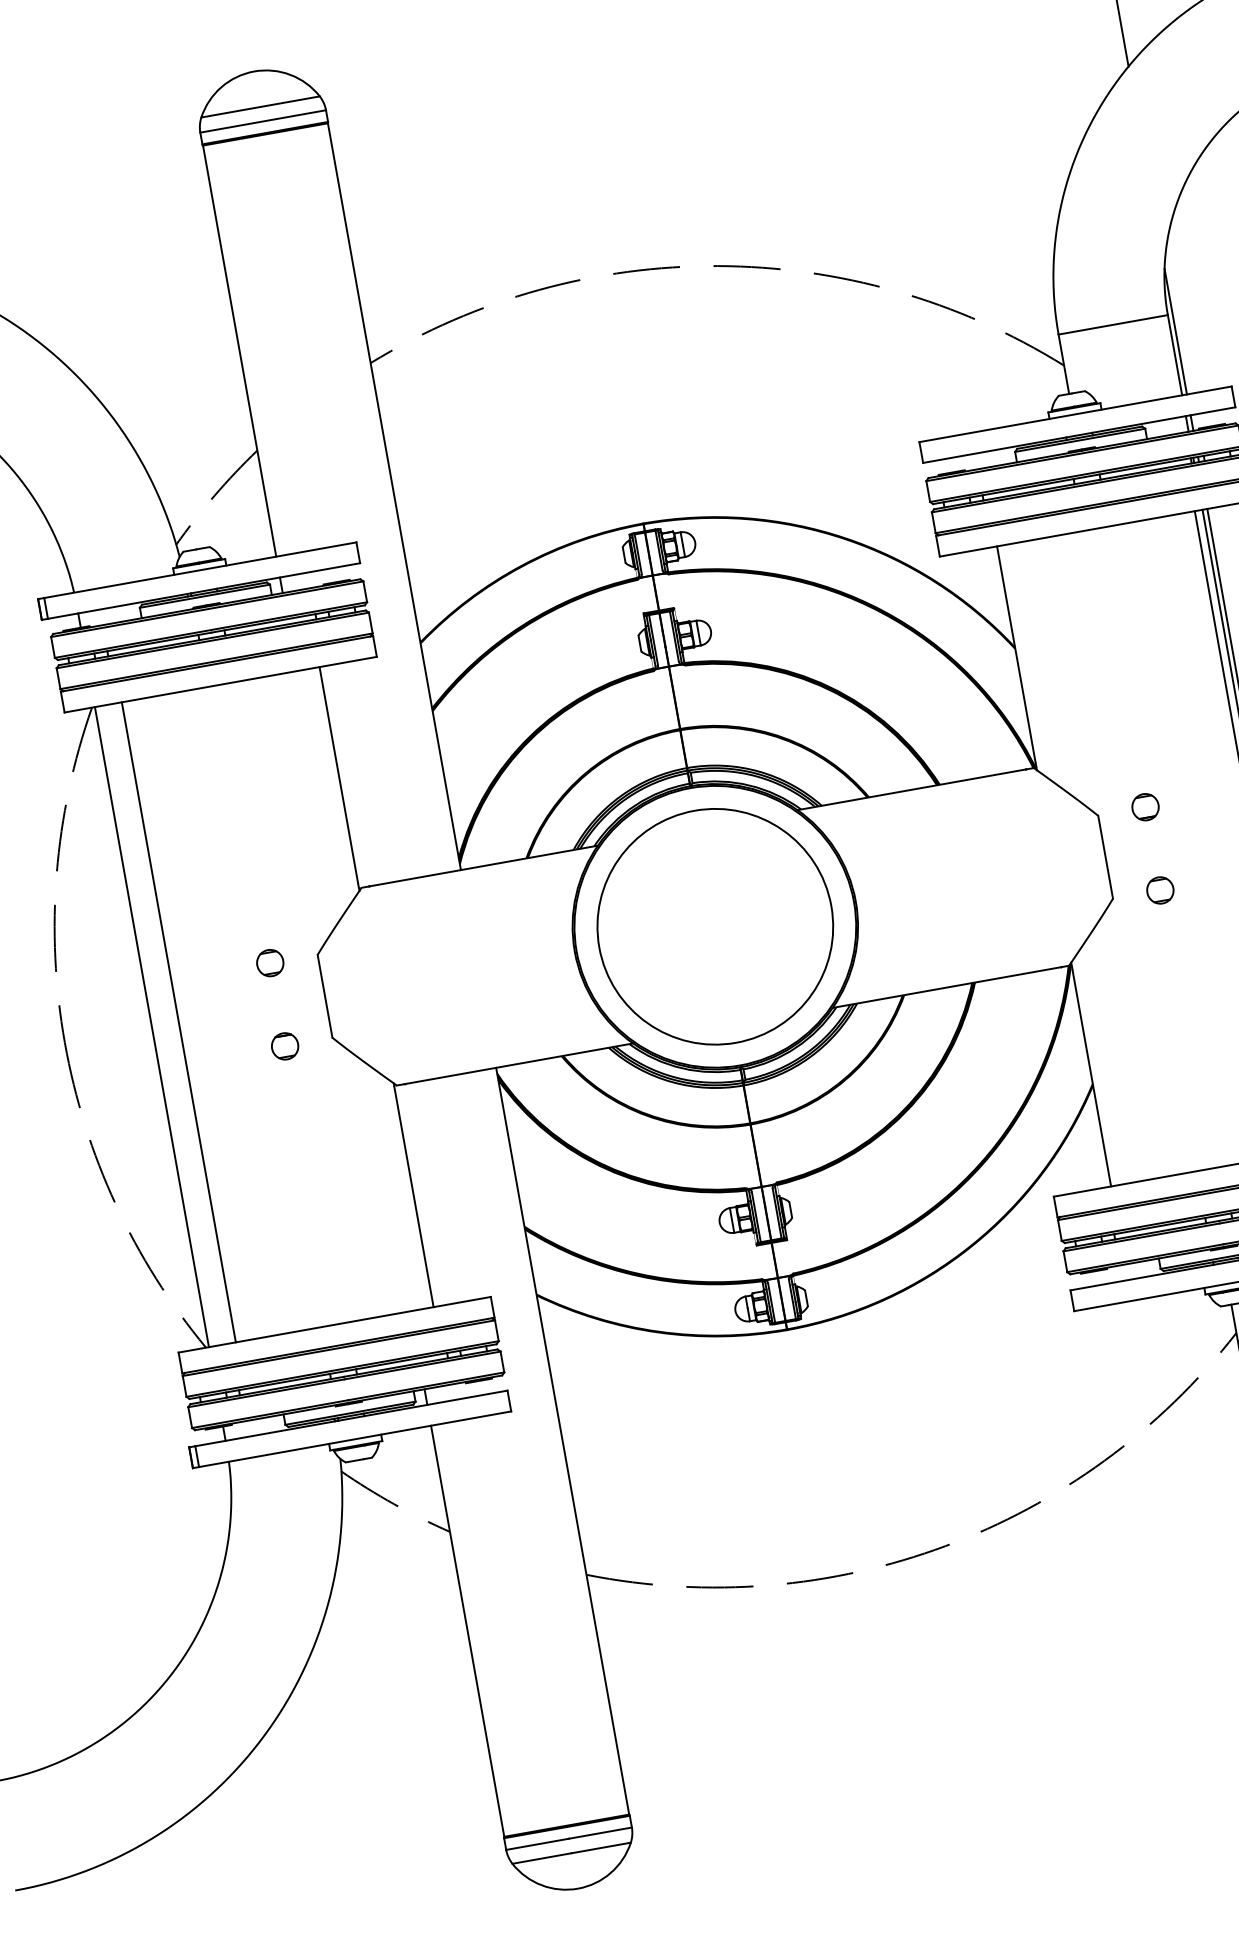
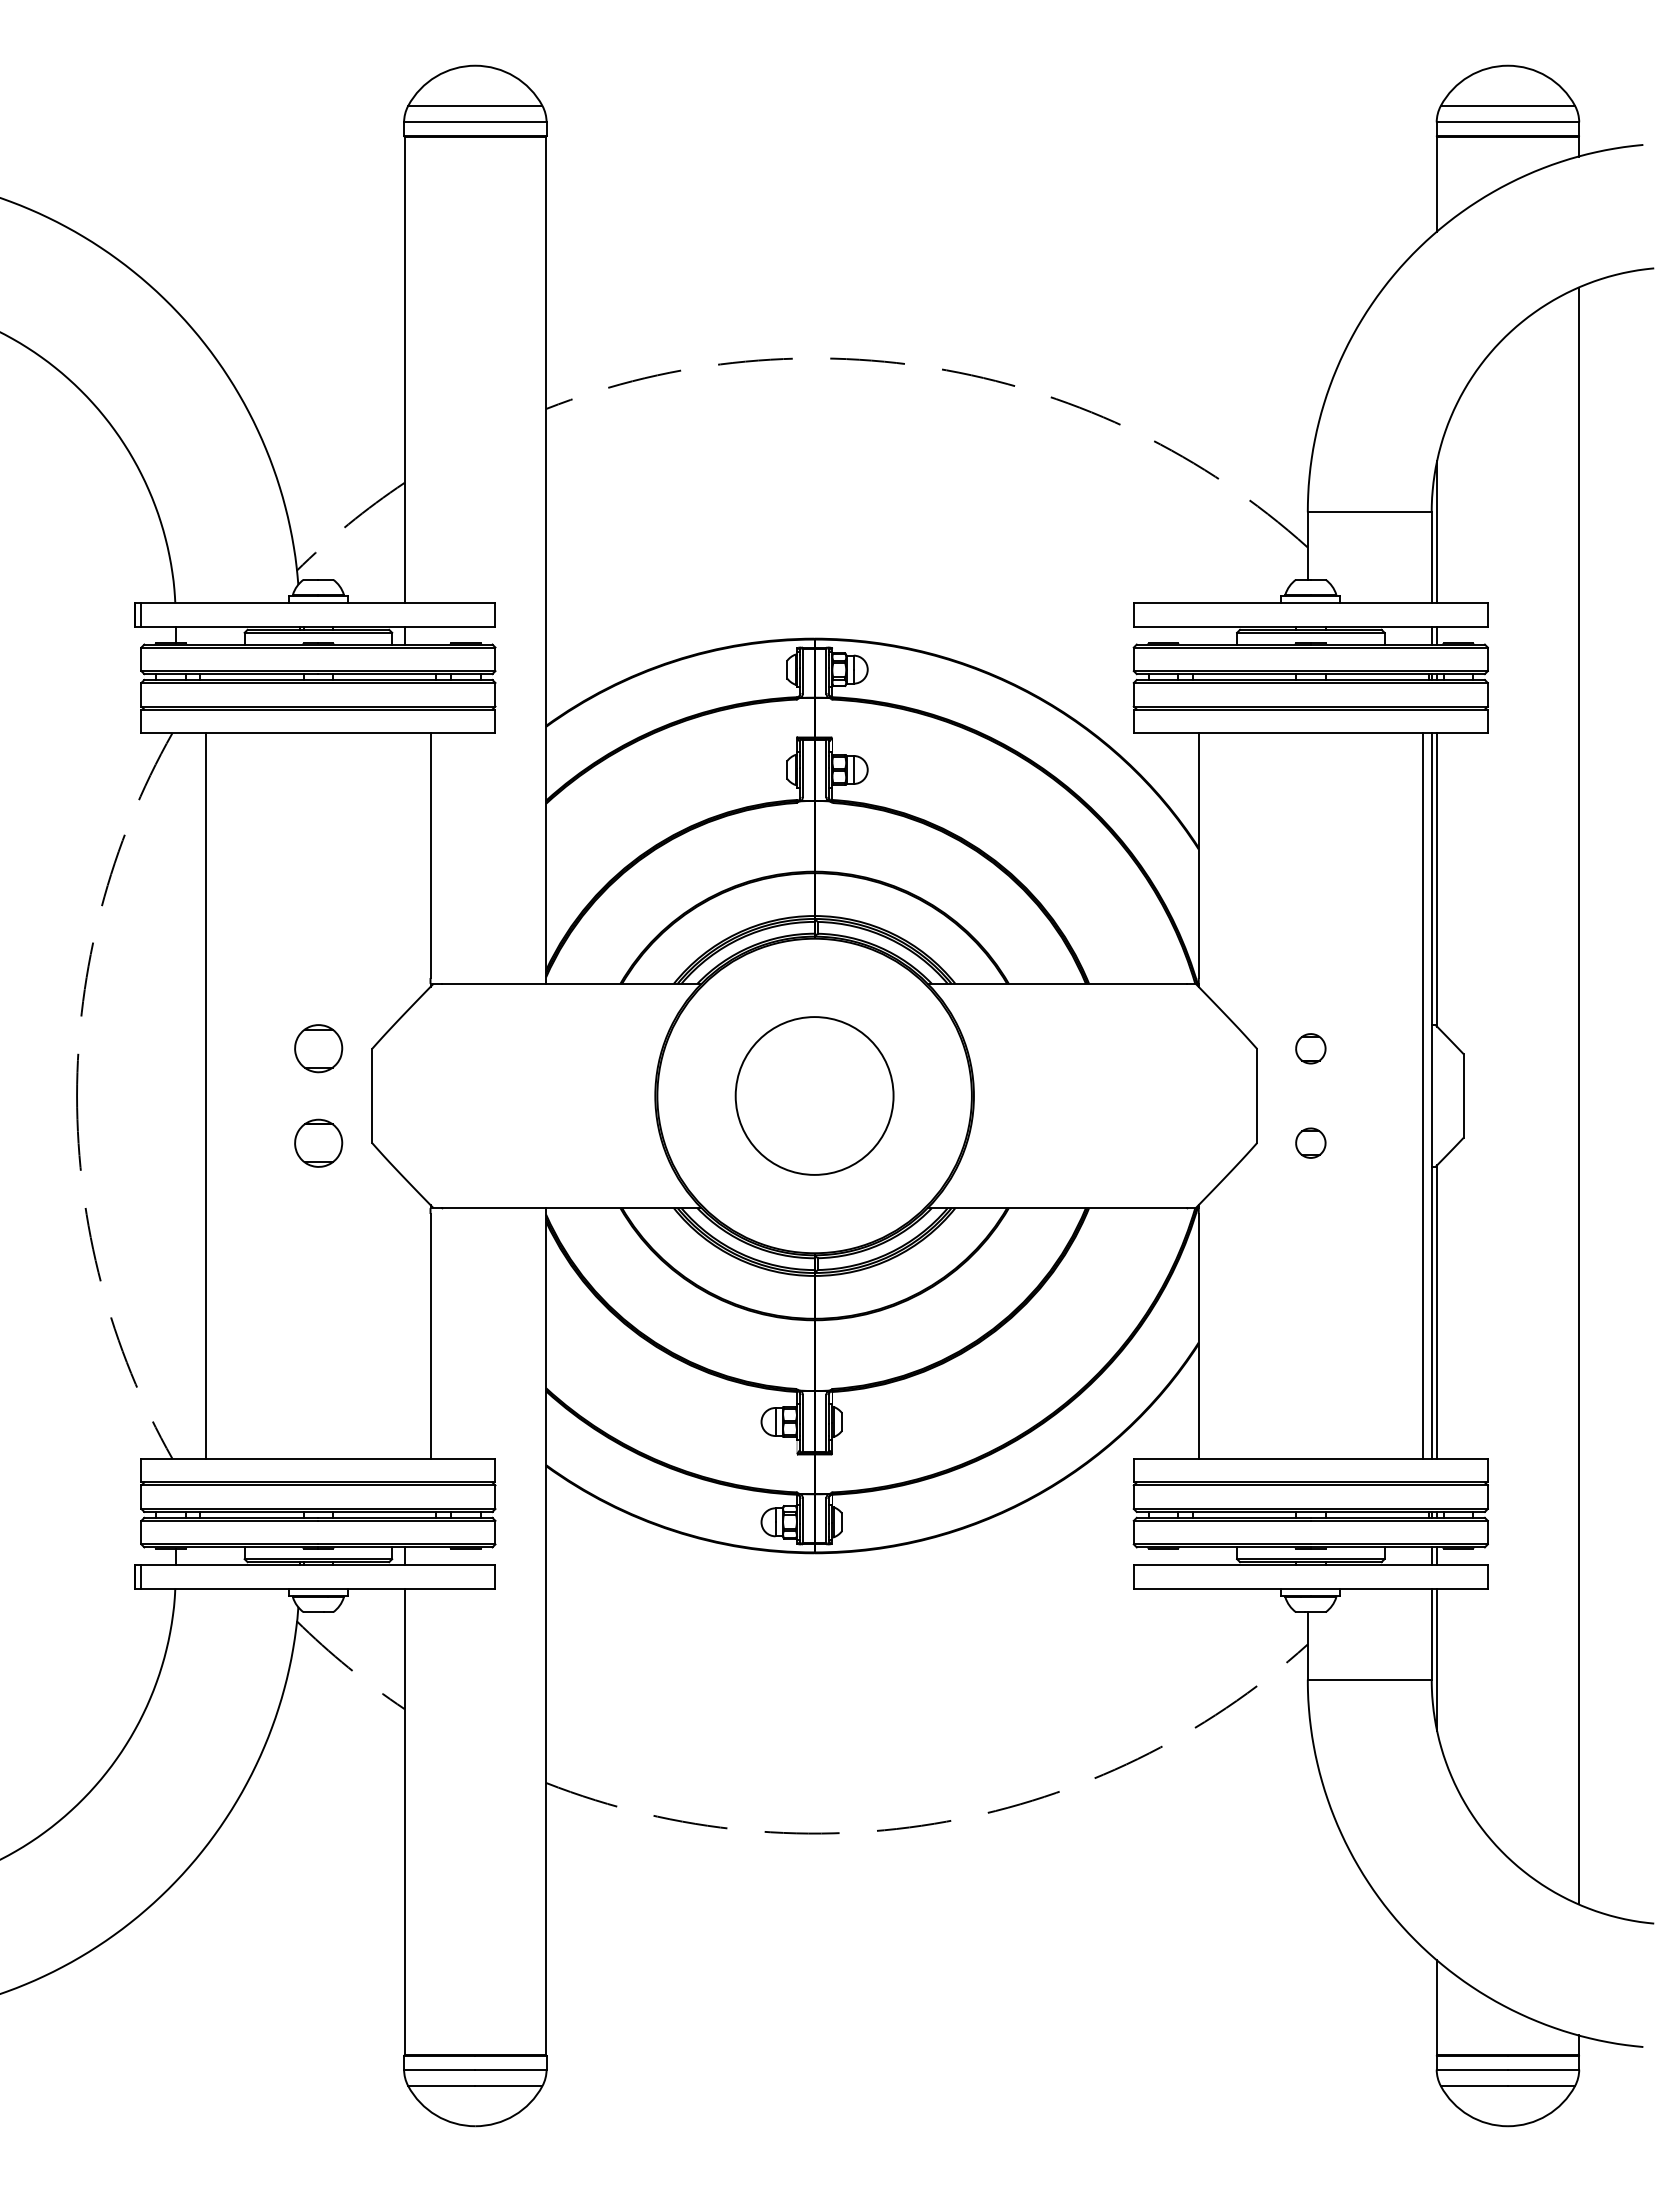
circle: (715, 926) -> (814, 1095), size x0.6
part: (269, 963) -> (317, 1048), size x1.6
line: (151, 1026) -> (175, 1095), removed
part: (284, 1045) -> (317, 1142), size x1.6

